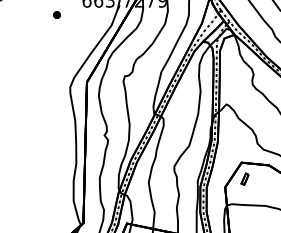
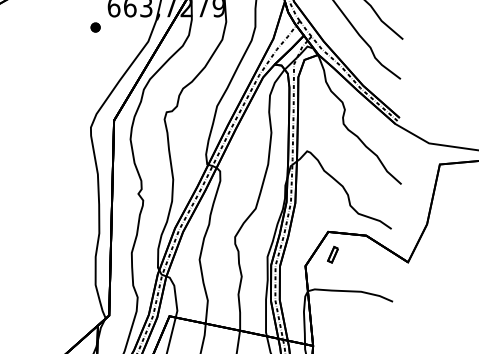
part: (56, 15) -> (95, 27), moved

